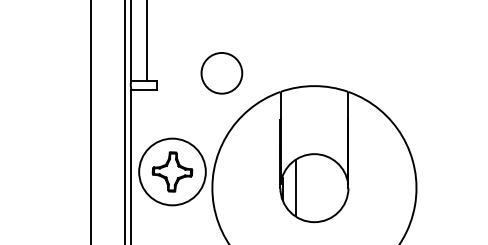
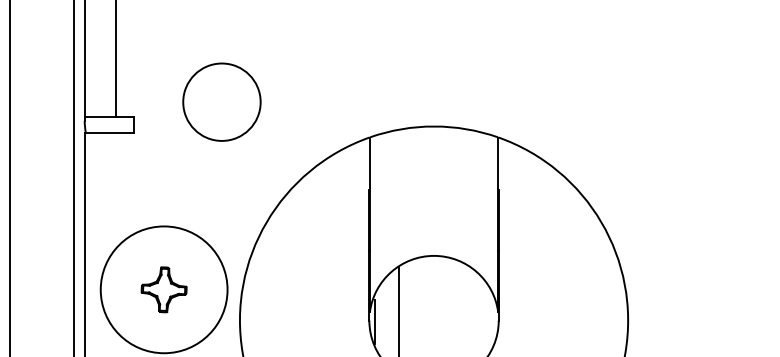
circle: (221, 73) -> (221, 102), moved
part: (172, 171) -> (164, 288), size x0.6

